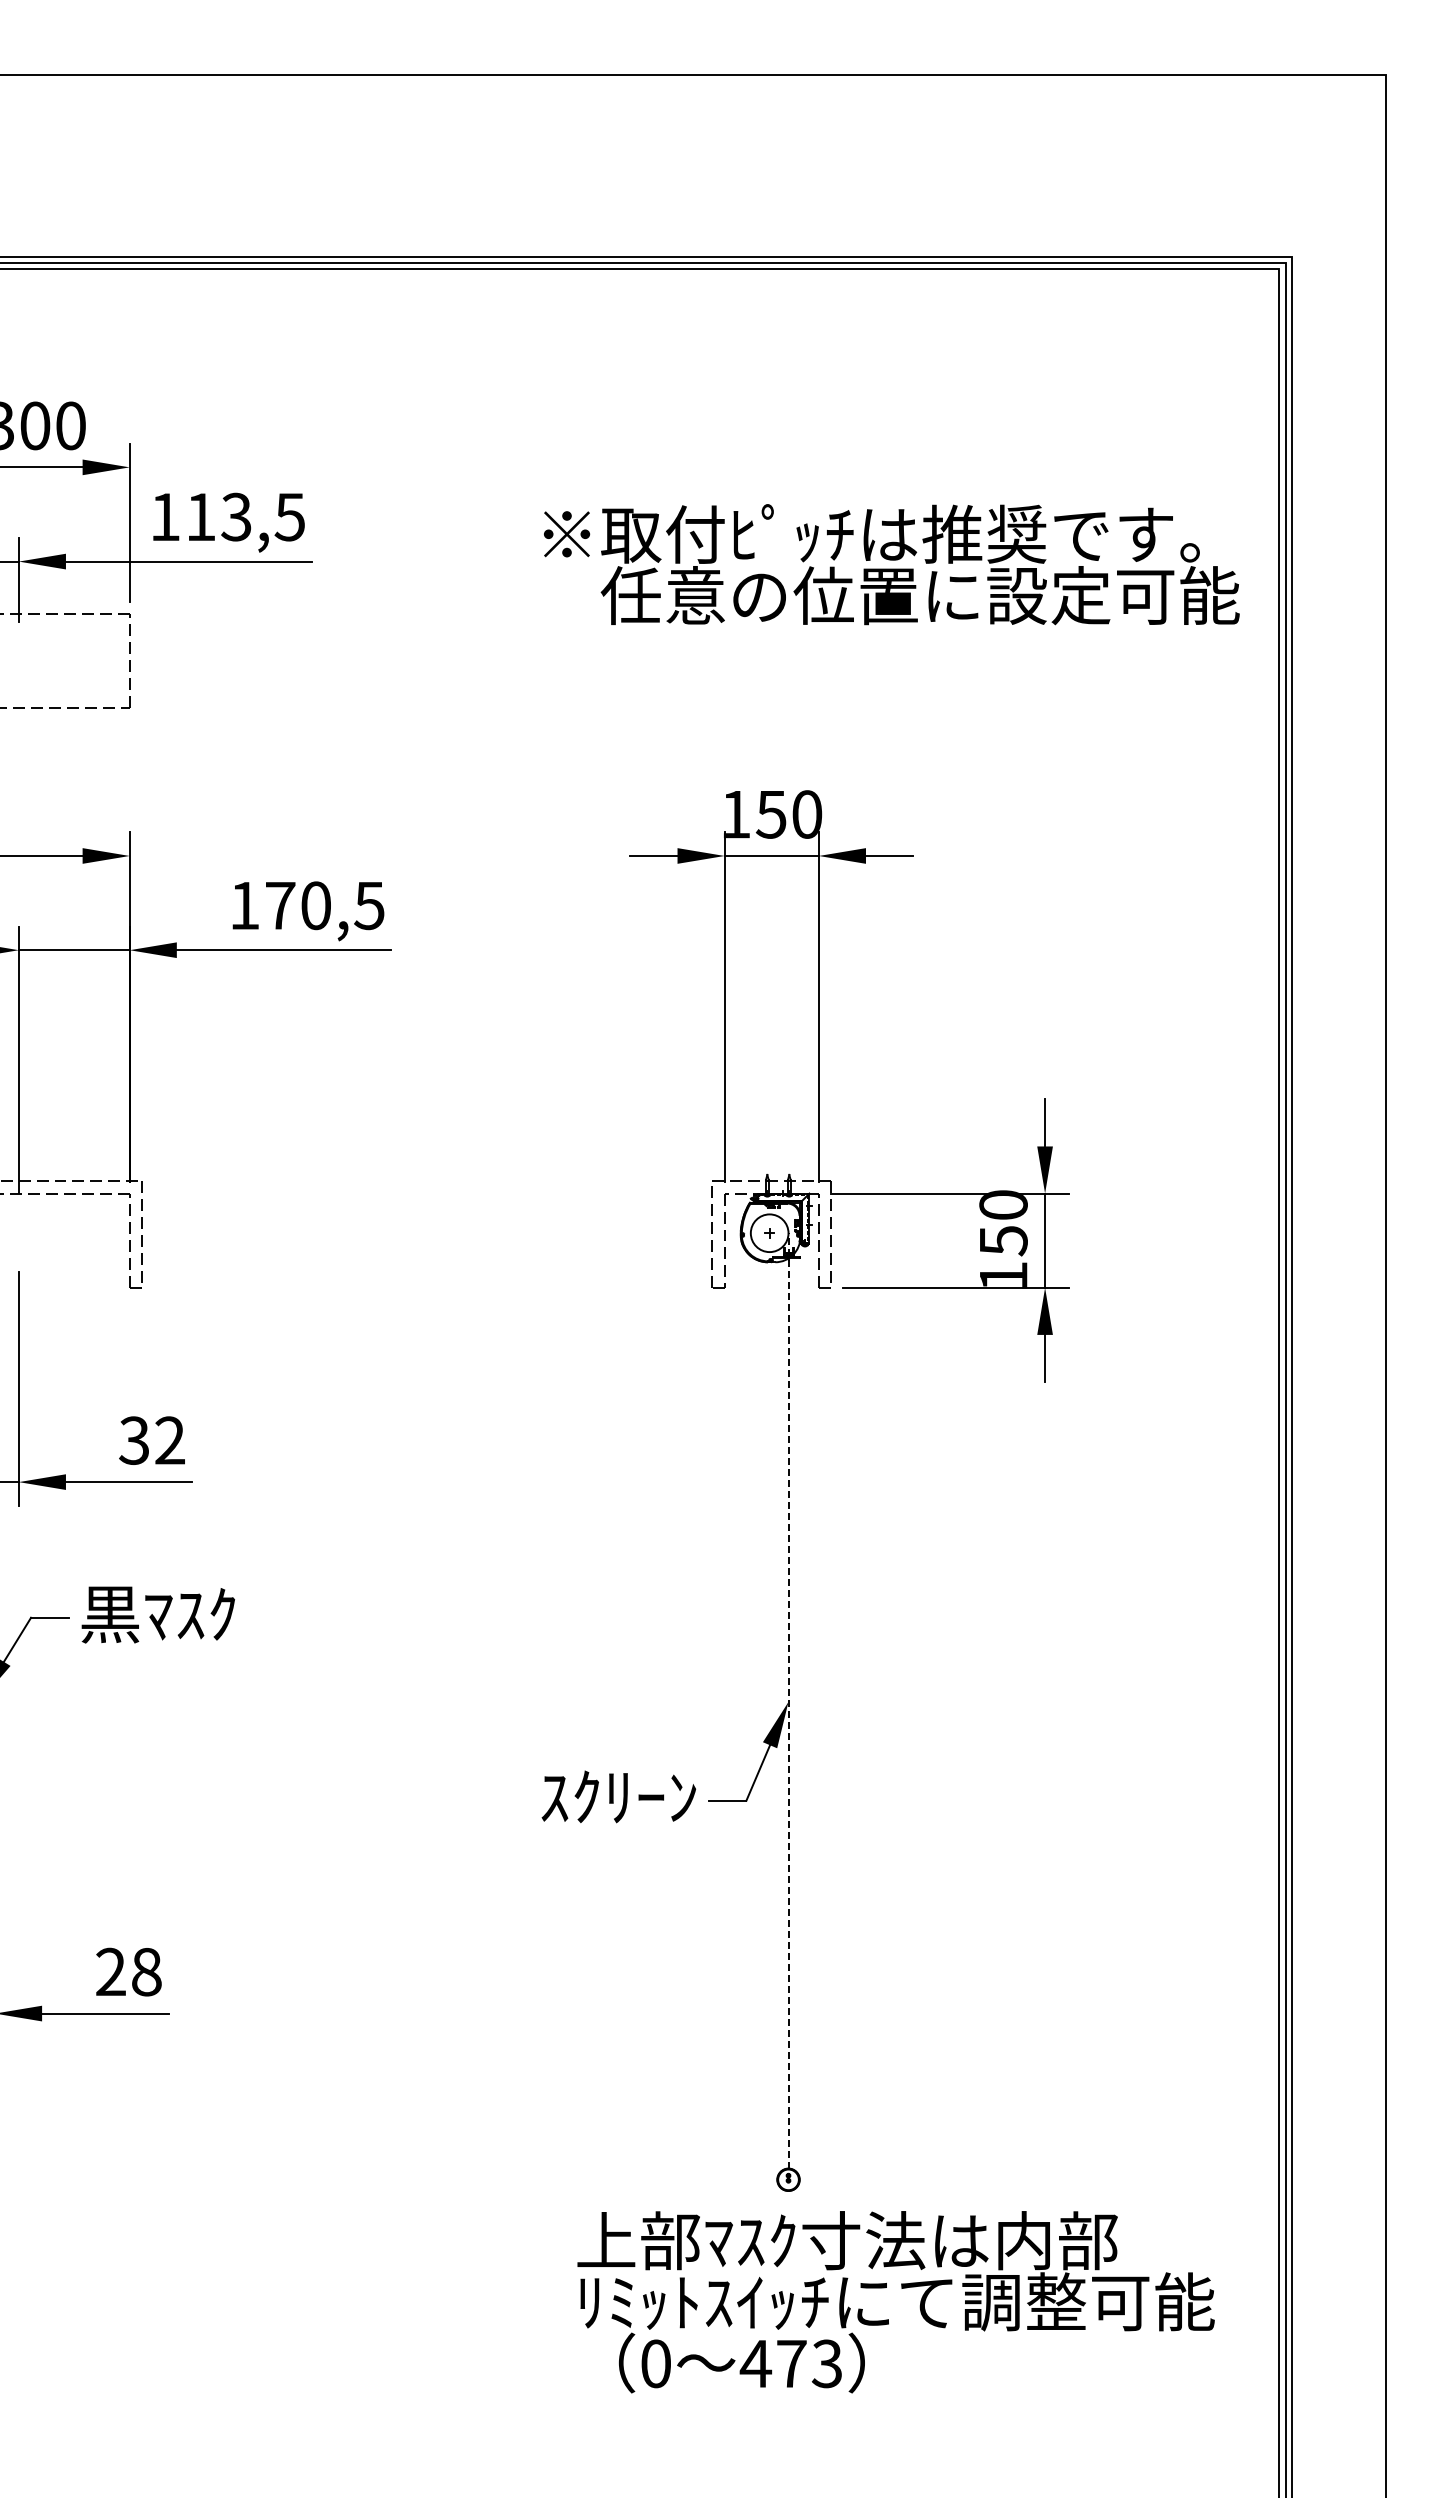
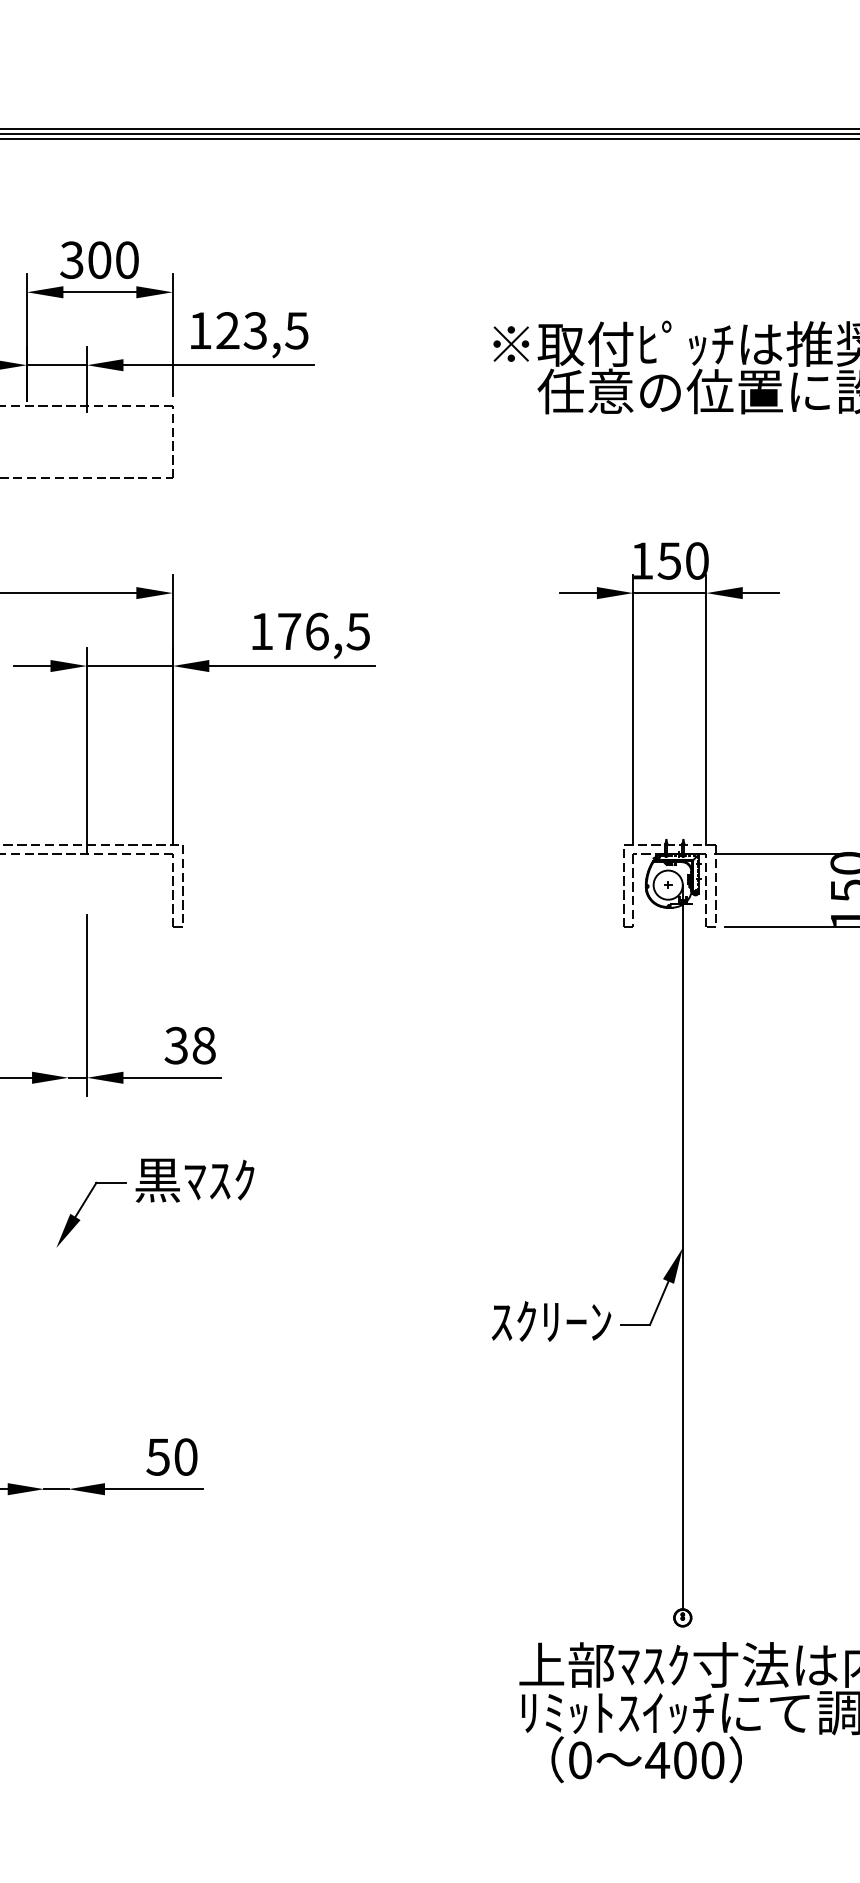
text: (200, 516) -> (227, 330), 113,5 -> 123,5
text: (316, 905) -> (317, 631), 170,5 -> 176,5
text: (170, 1440) -> (204, 1045), 32 -> 38
line: (788, 1700) -> (682, 1246), dashed -> solid
text: (128, 1971) -> (171, 1456), 28 -> 50
text: (809, 2363) -> (699, 1760), 473 -> 400

